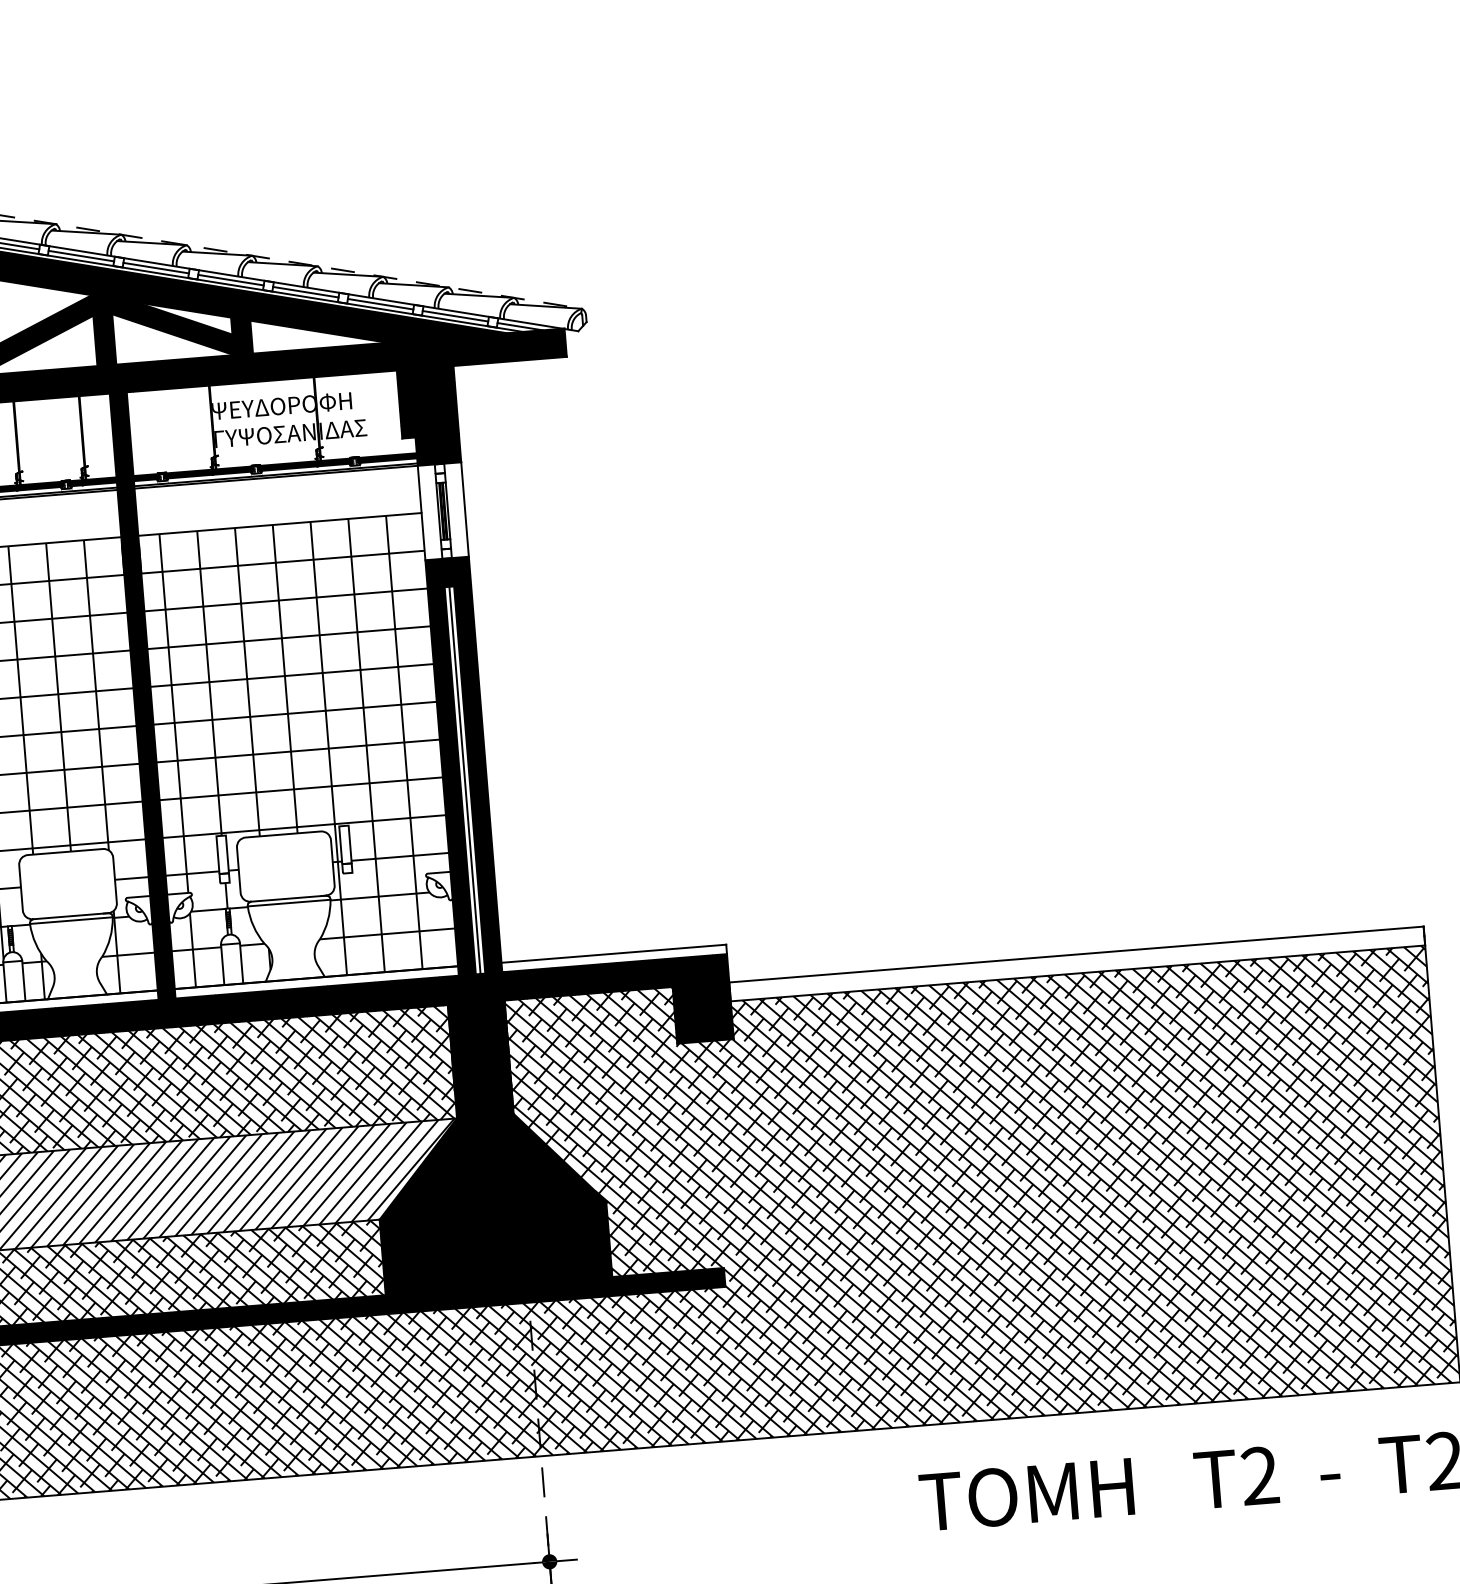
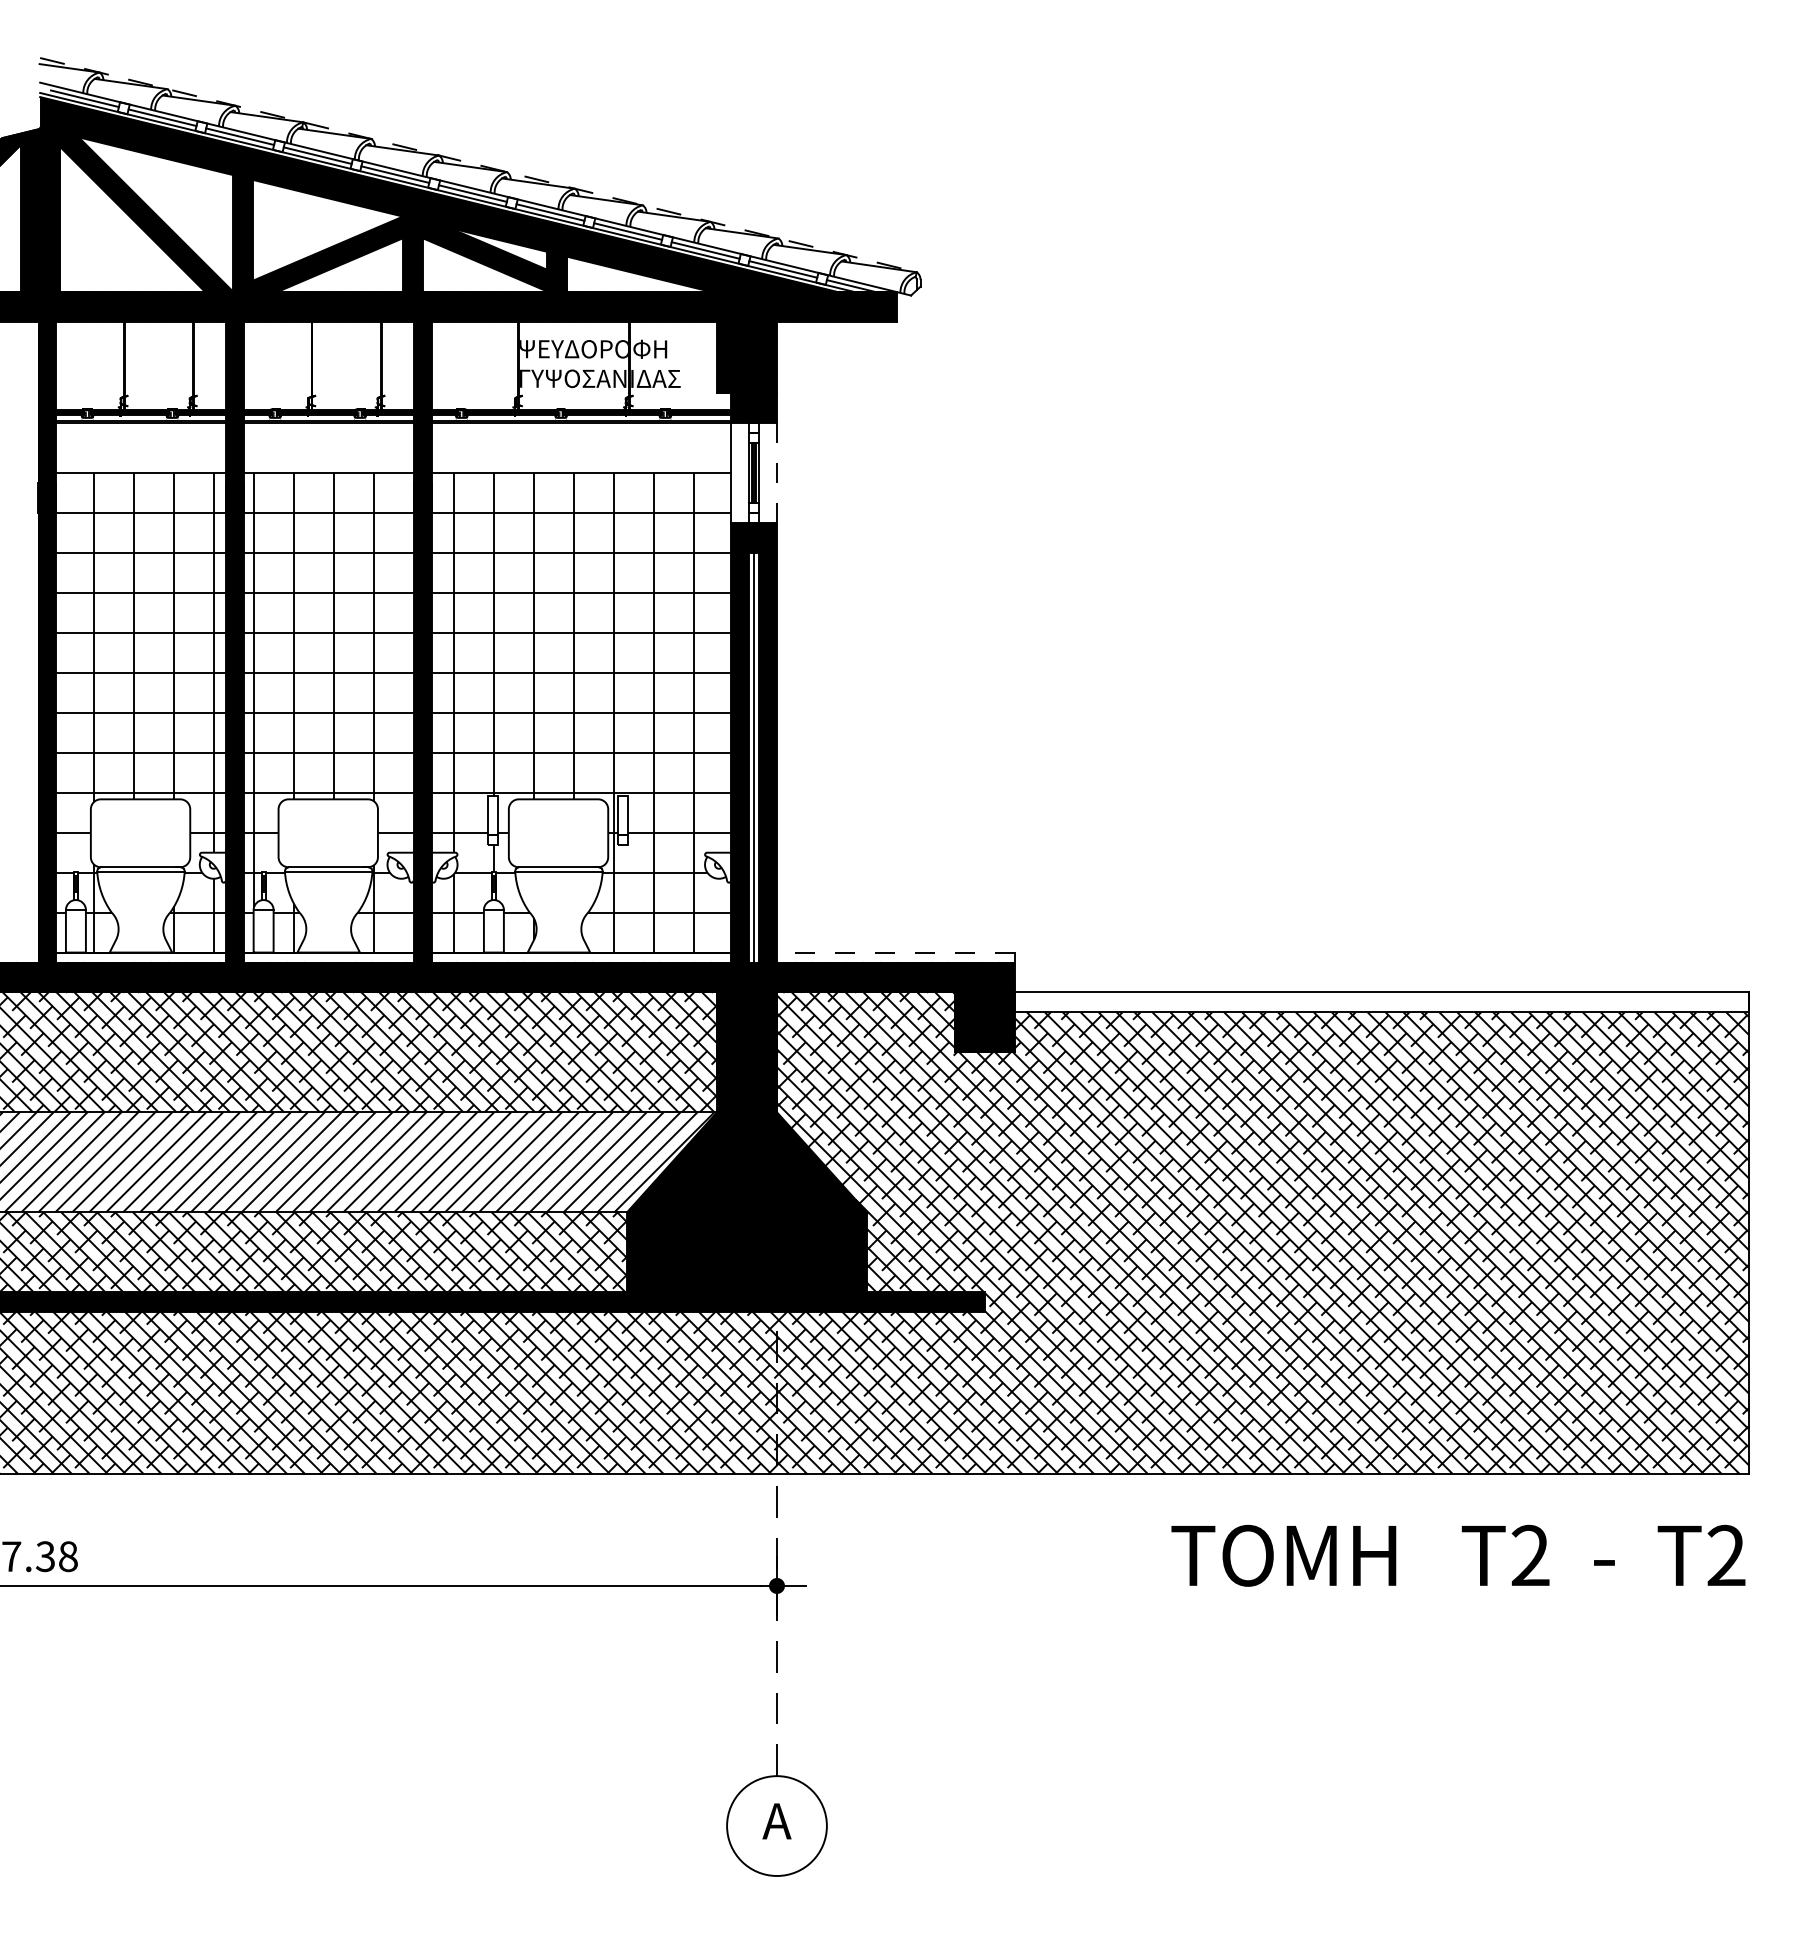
line: (465, 509) -> (777, 473), solid -> dashed
line: (613, 953) -> (895, 952), solid -> dashed

